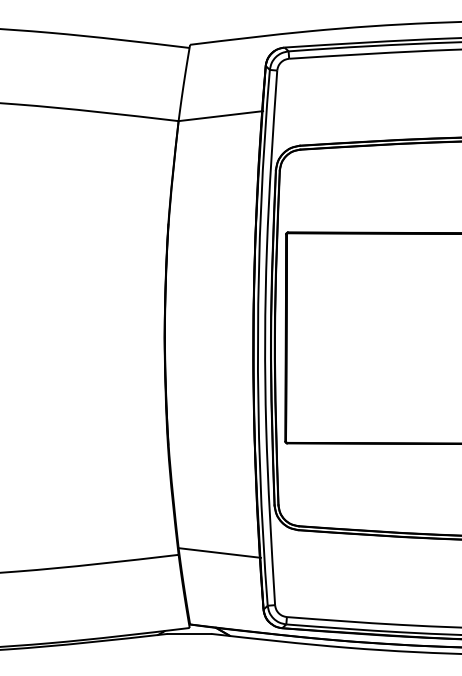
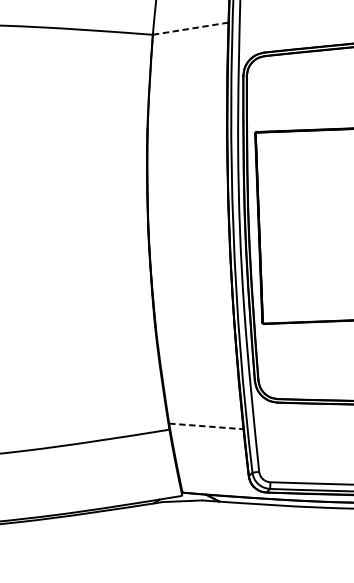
line: (220, 116) -> (190, 28), solid -> dashed
line: (220, 553) -> (207, 426), solid -> dashed

